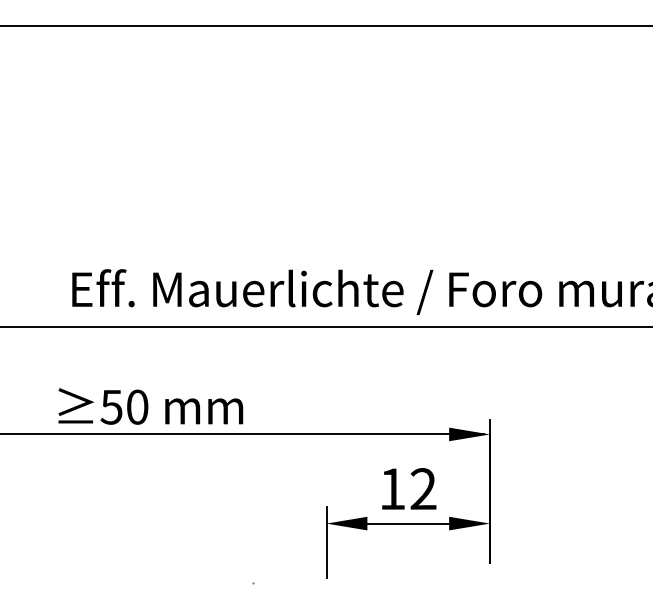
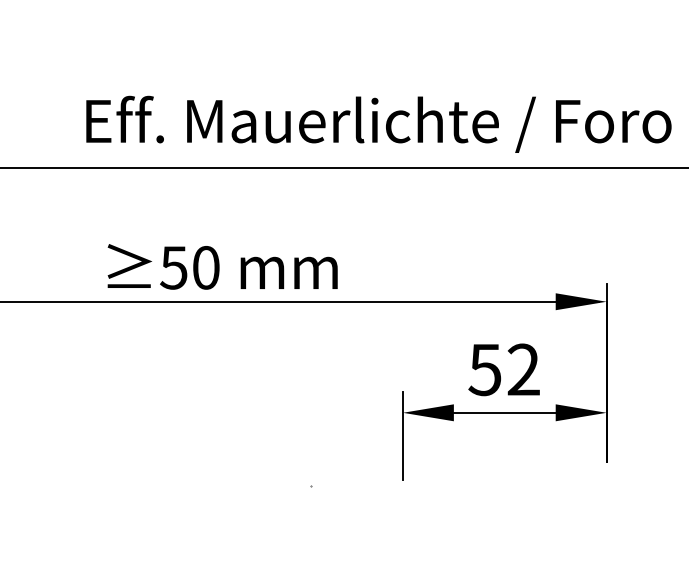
text: (150, 406) -> (222, 266), moved
text: (392, 489) -> (485, 370), 12 -> 52

